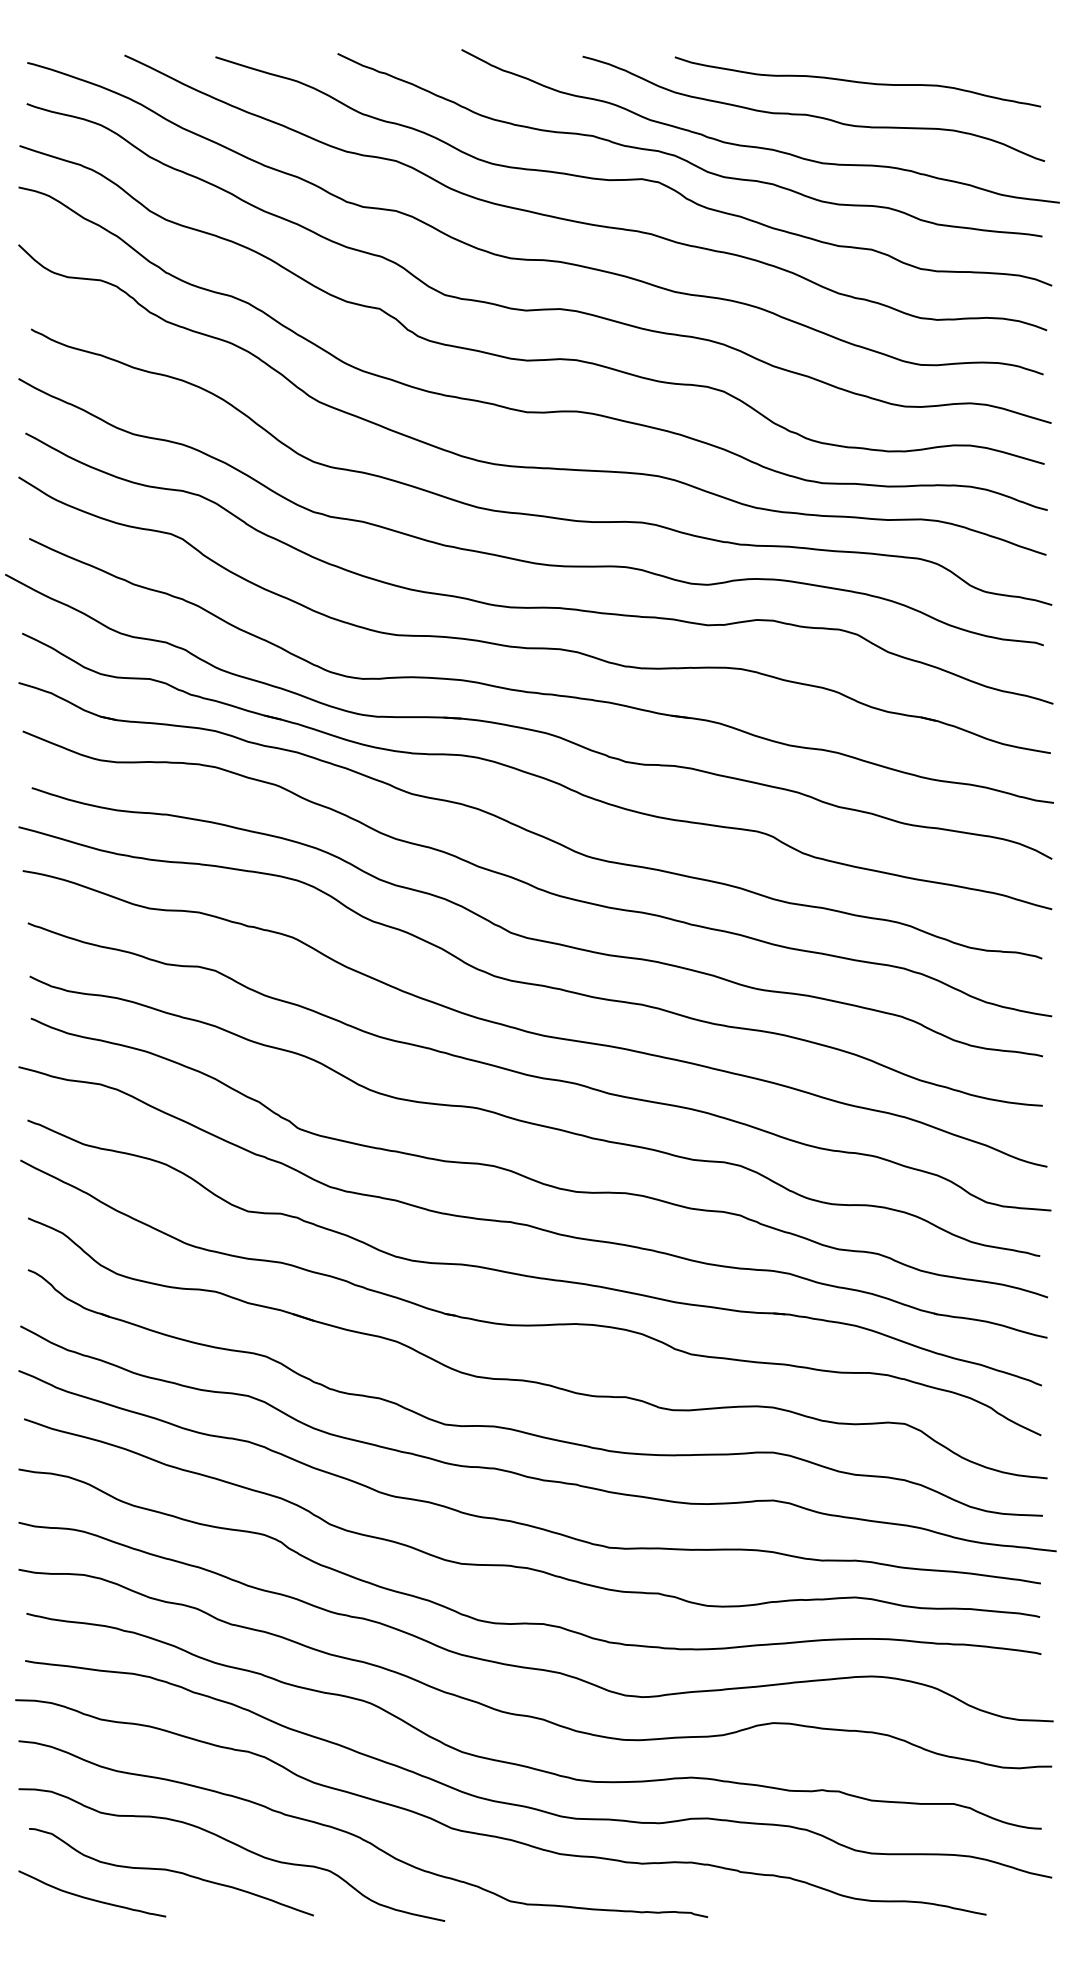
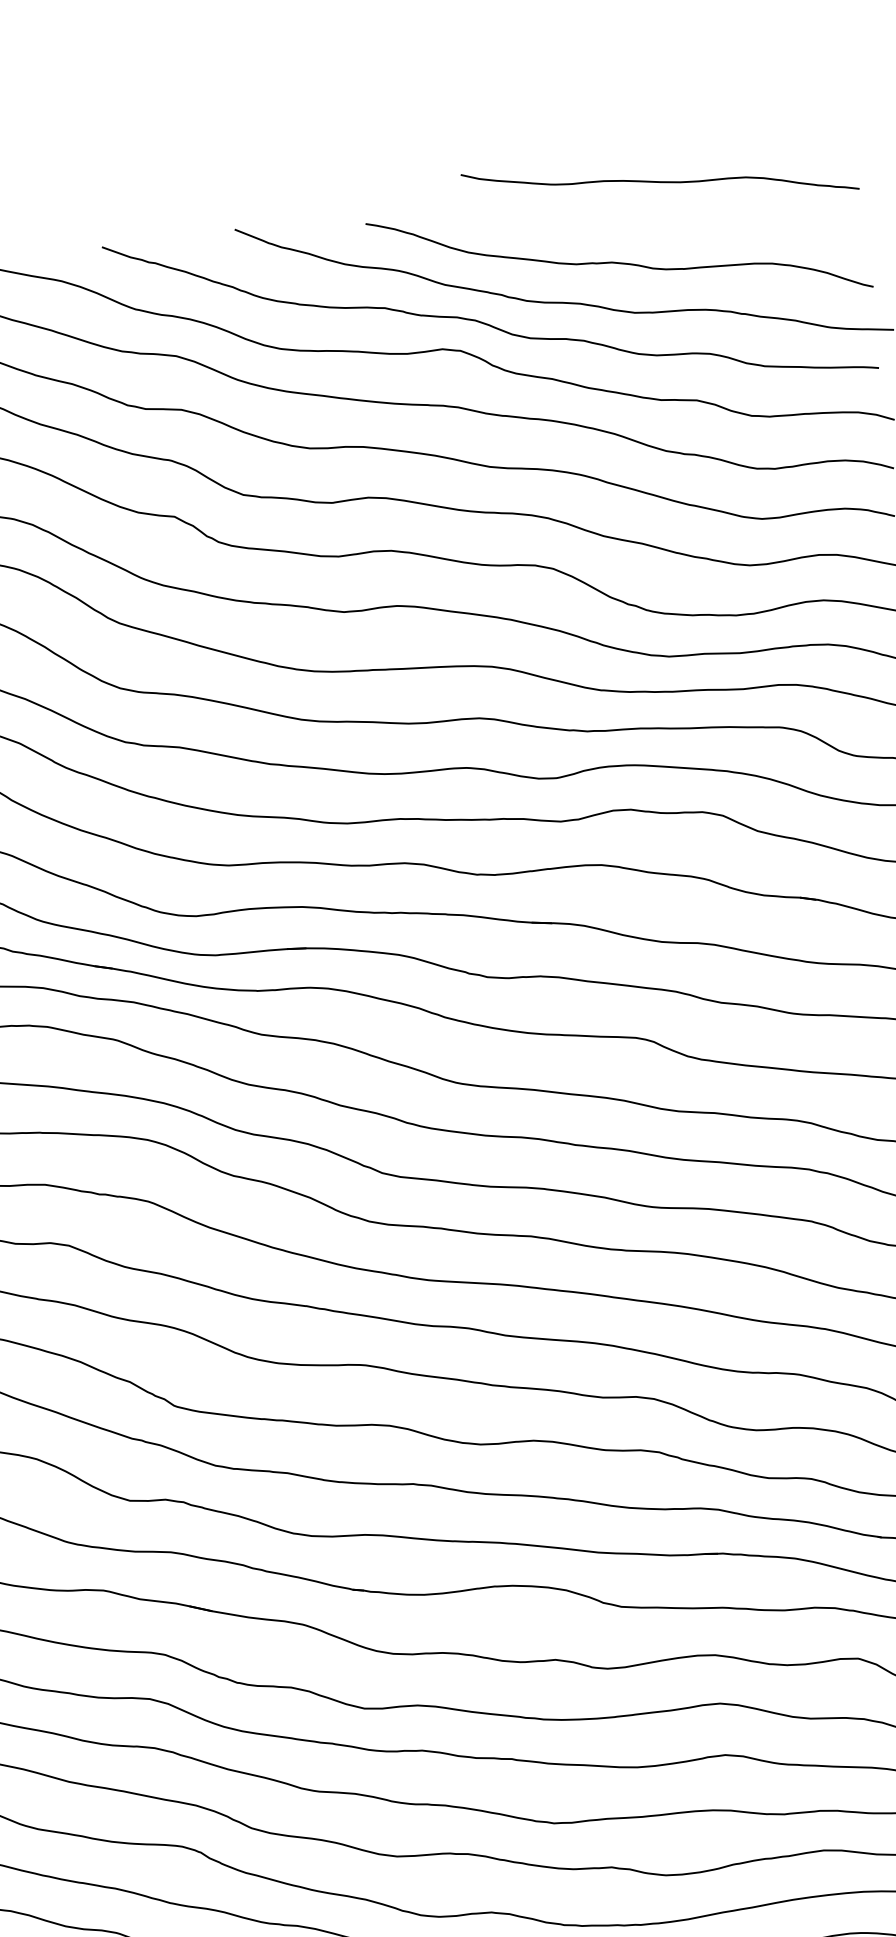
curve: (857, 81) -> (659, 181), moved

